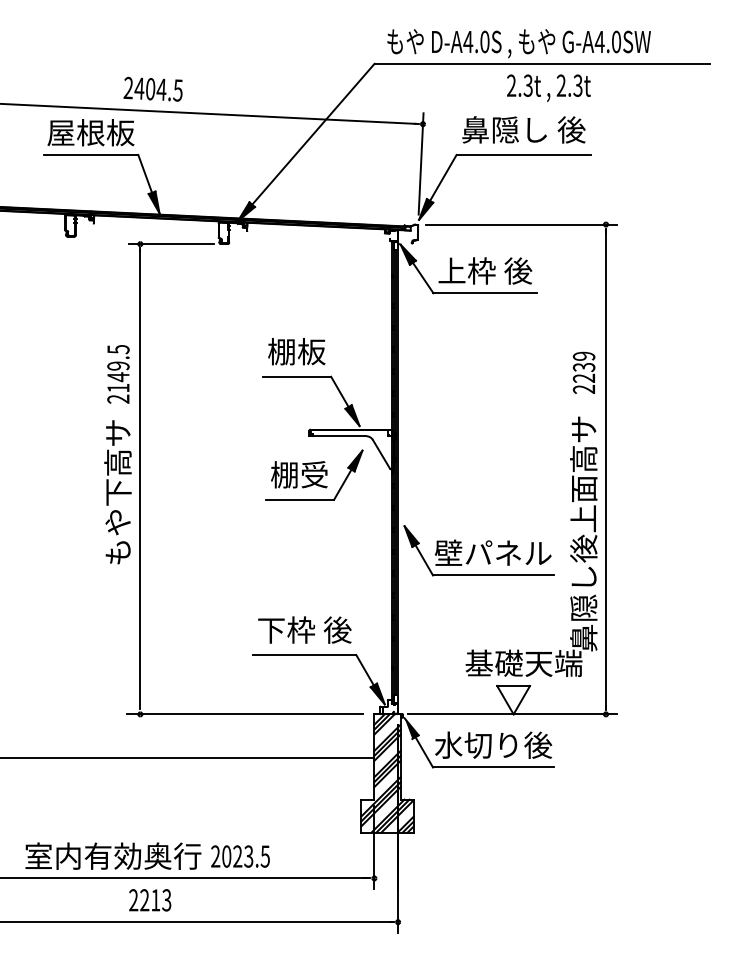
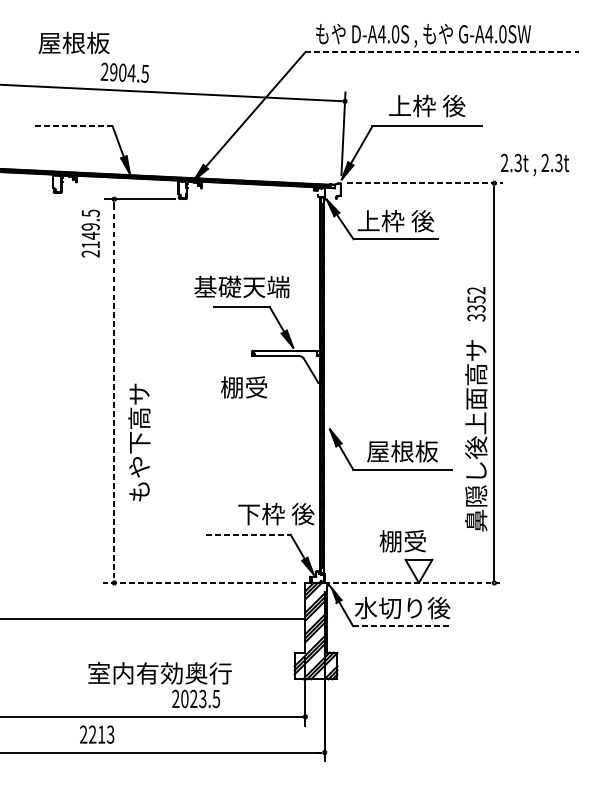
line: (542, 63) -> (442, 51), solid -> dashed
text: (548, 87) -> (534, 164), moved
text: (139, 88) -> (113, 72), 2404.5 -> 2904.5
text: (523, 129) -> (427, 105), 鼻隠し 後 -> 上枠 後
text: (90, 132) -> (73, 42), moved
line: (91, 154) -> (74, 126), solid -> dashed
line: (521, 224) -> (425, 183), solid -> dashed
text: (296, 351) -> (241, 286), 棚板 -> 基礎天端
text: (583, 372) -> (475, 303), 2239 -> 3352
text: (118, 374) -> (90, 233), moved
line: (140, 479) -> (114, 391), solid -> dashed
text: (117, 492) -> (138, 442), moved
part: (314, 499) -> (256, 407), removed
text: (492, 552) -> (401, 450), 壁パネル -> 屋根板
text: (304, 629) -> (276, 513), moved
line: (304, 655) -> (248, 534), solid -> dashed
text: (523, 662) -> (427, 540), 基礎天端 -> 棚受
line: (244, 714) -> (199, 583), solid -> dashed
line: (513, 714) -> (418, 583), solid -> dashed
line: (493, 767) -> (402, 626), solid -> dashed
text: (113, 855) -> (160, 672), moved
text: (150, 900) -> (97, 734), moved

